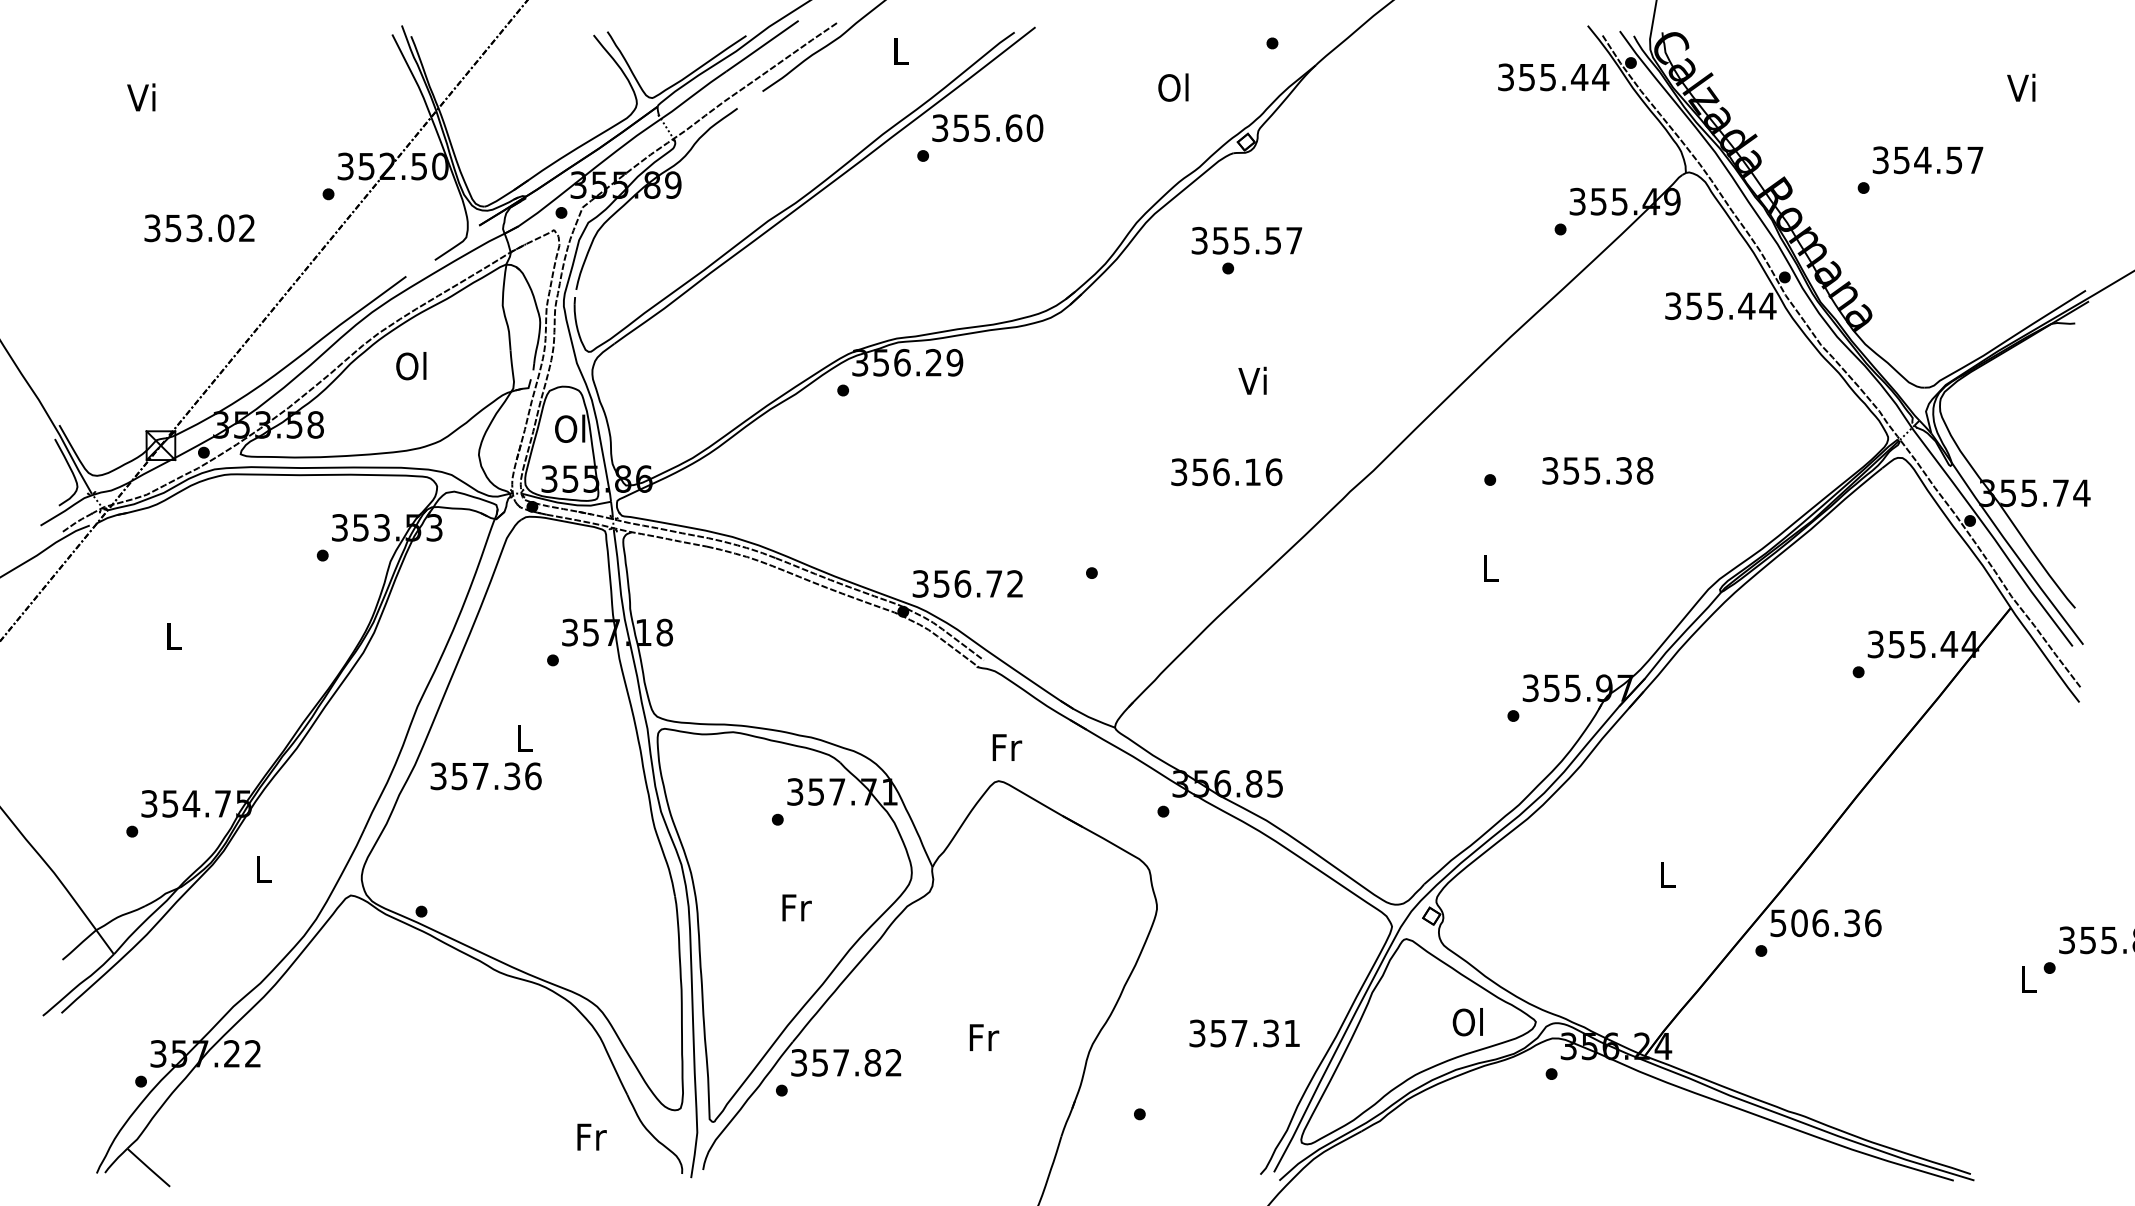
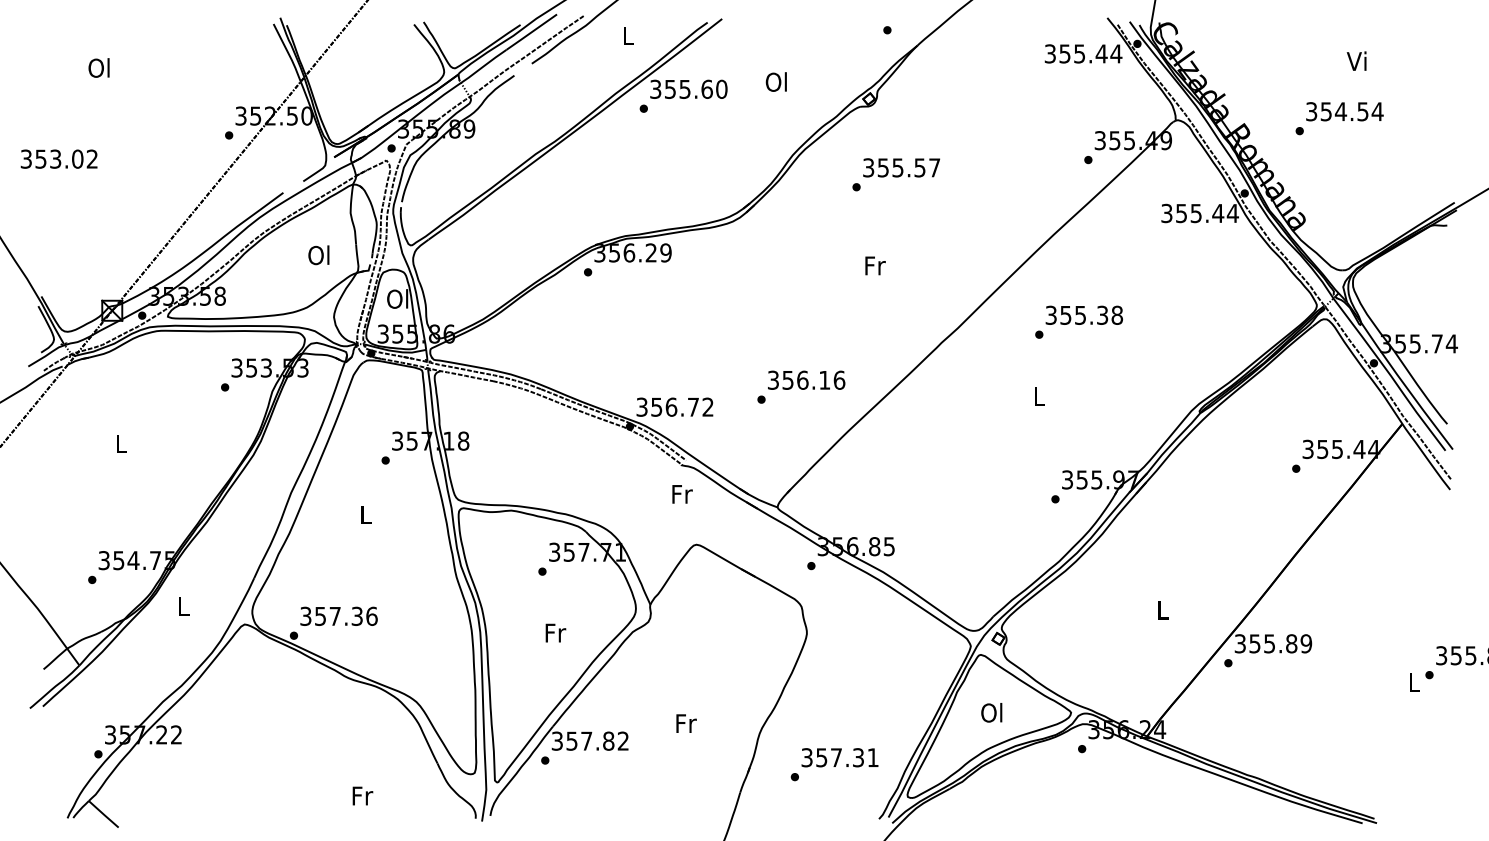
text: (1172, 86) -> (775, 81), moved
text: (2021, 86) -> (1356, 60), moved
text: (141, 96) -> (98, 67), Vi -> Ol
text: (1975, 159) -> (1377, 111), 354.57 -> 354.54
text: (198, 227) -> (58, 158), moved
text: (1246, 240) -> (901, 167), moved
text: (410, 366) -> (318, 255), moved
text: (1253, 380) -> (874, 265), Vi -> Fr
text: (1596, 469) -> (1083, 314), moved
text: (1226, 471) -> (806, 379), moved
text: (1007, 747) -> (682, 494), moved
text: (485, 775) -> (338, 615), moved
text: (1826, 922) -> (1273, 643), 506.36 -> 355.89
text: (1467, 1021) -> (991, 712), moved
text: (1243, 1033) -> (839, 757), moved
text: (591, 1136) -> (362, 795), moved

